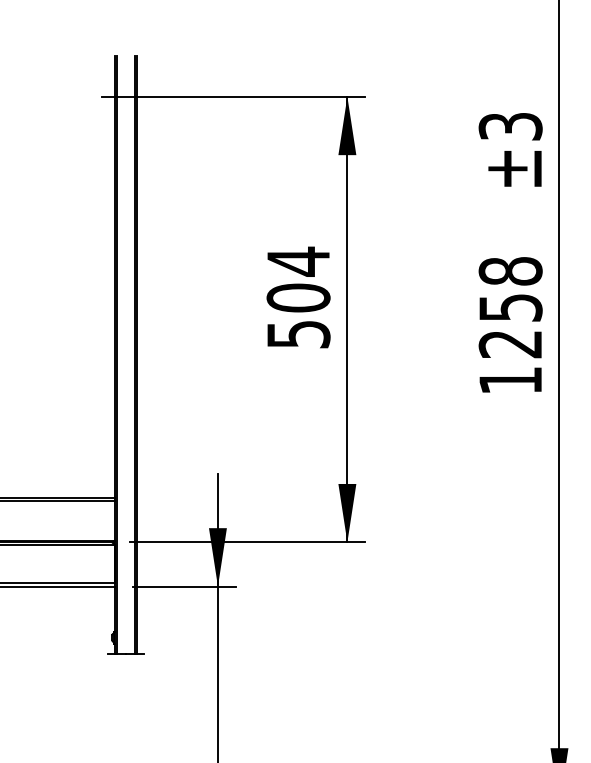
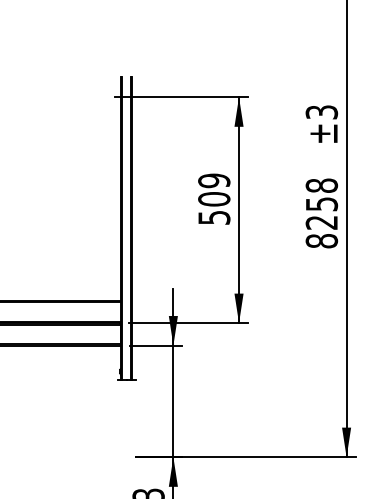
text: (299, 260) -> (214, 180), 504 -> 509
text: (509, 381) -> (321, 241), 1258 -> 8258

